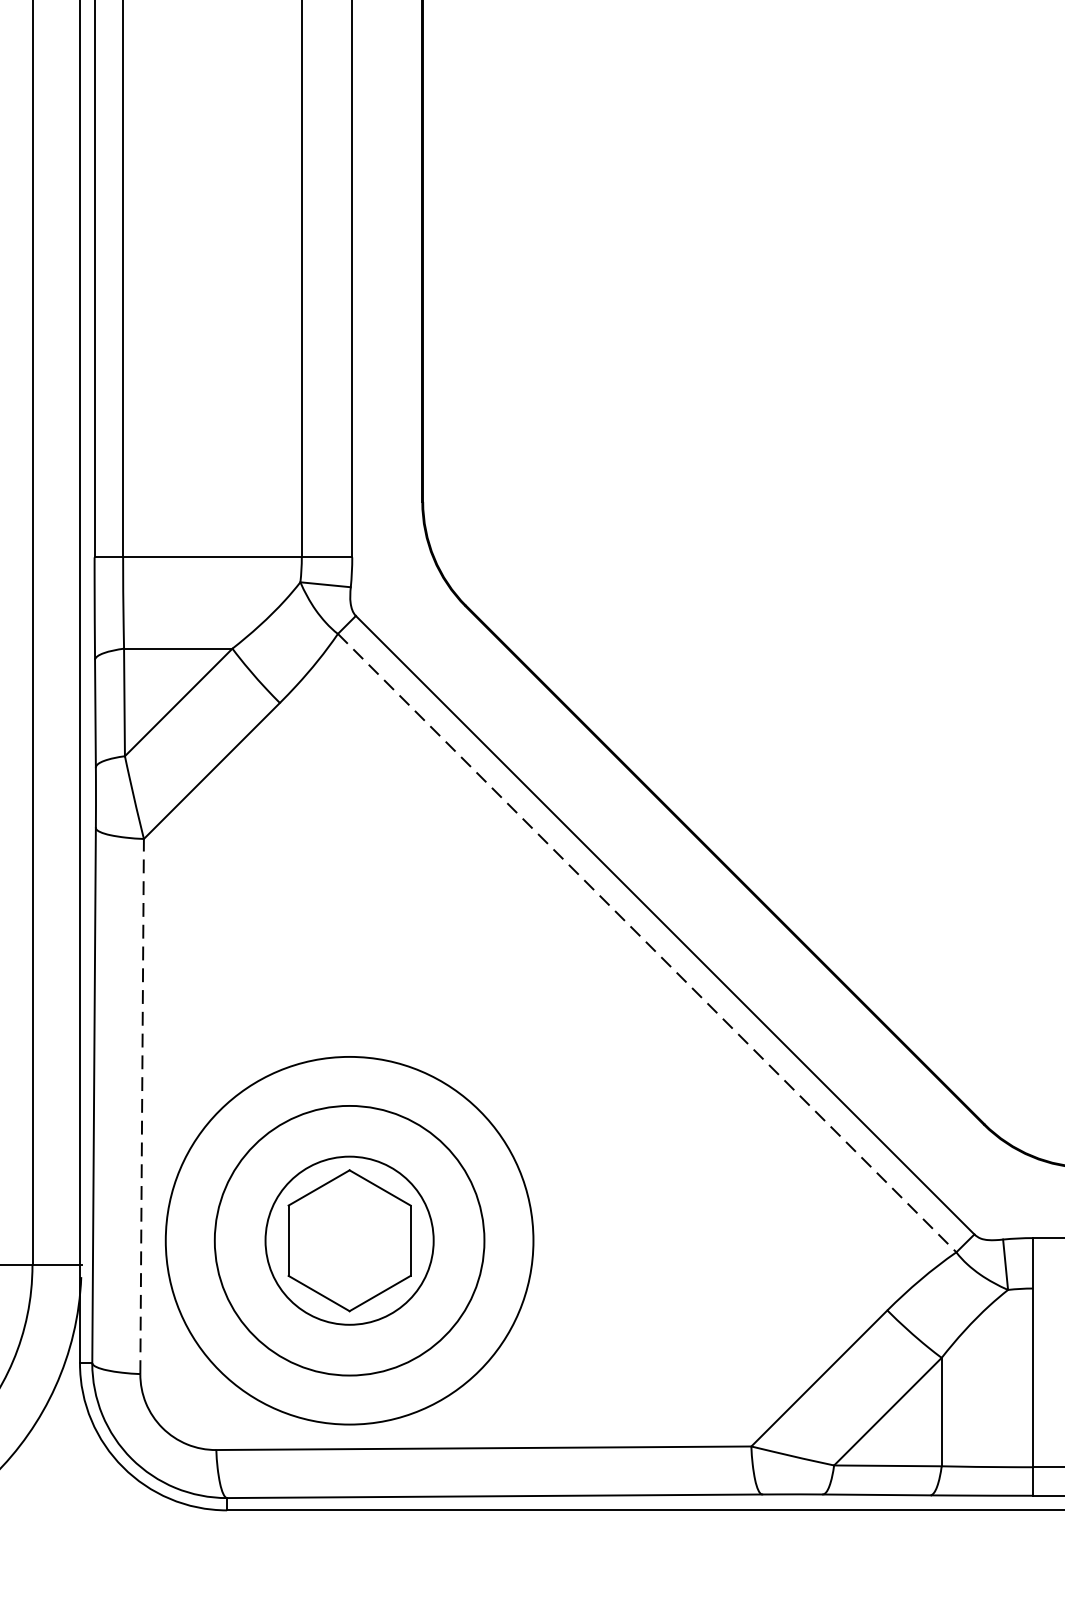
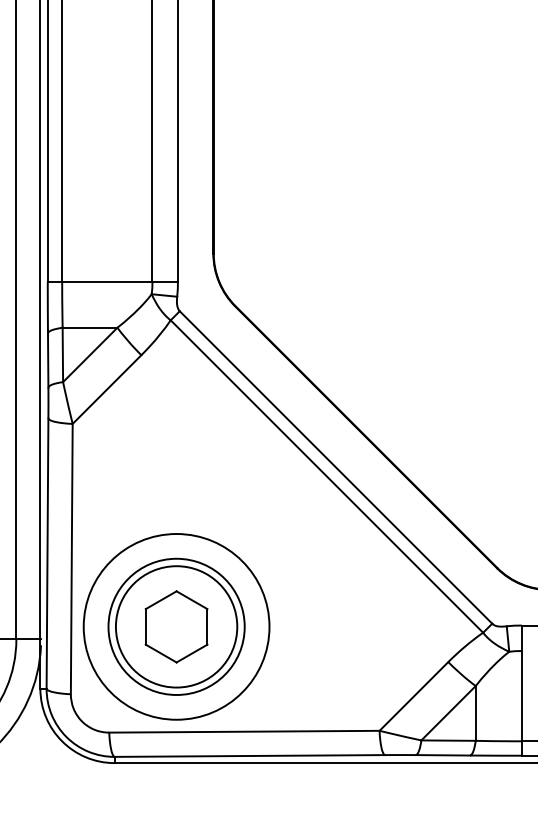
line: (646, 943) -> (326, 476), dashed -> solid
line: (141, 1105) -> (71, 558), dashed -> solid
circle: (349, 1239) -> (176, 626), size x1.43

